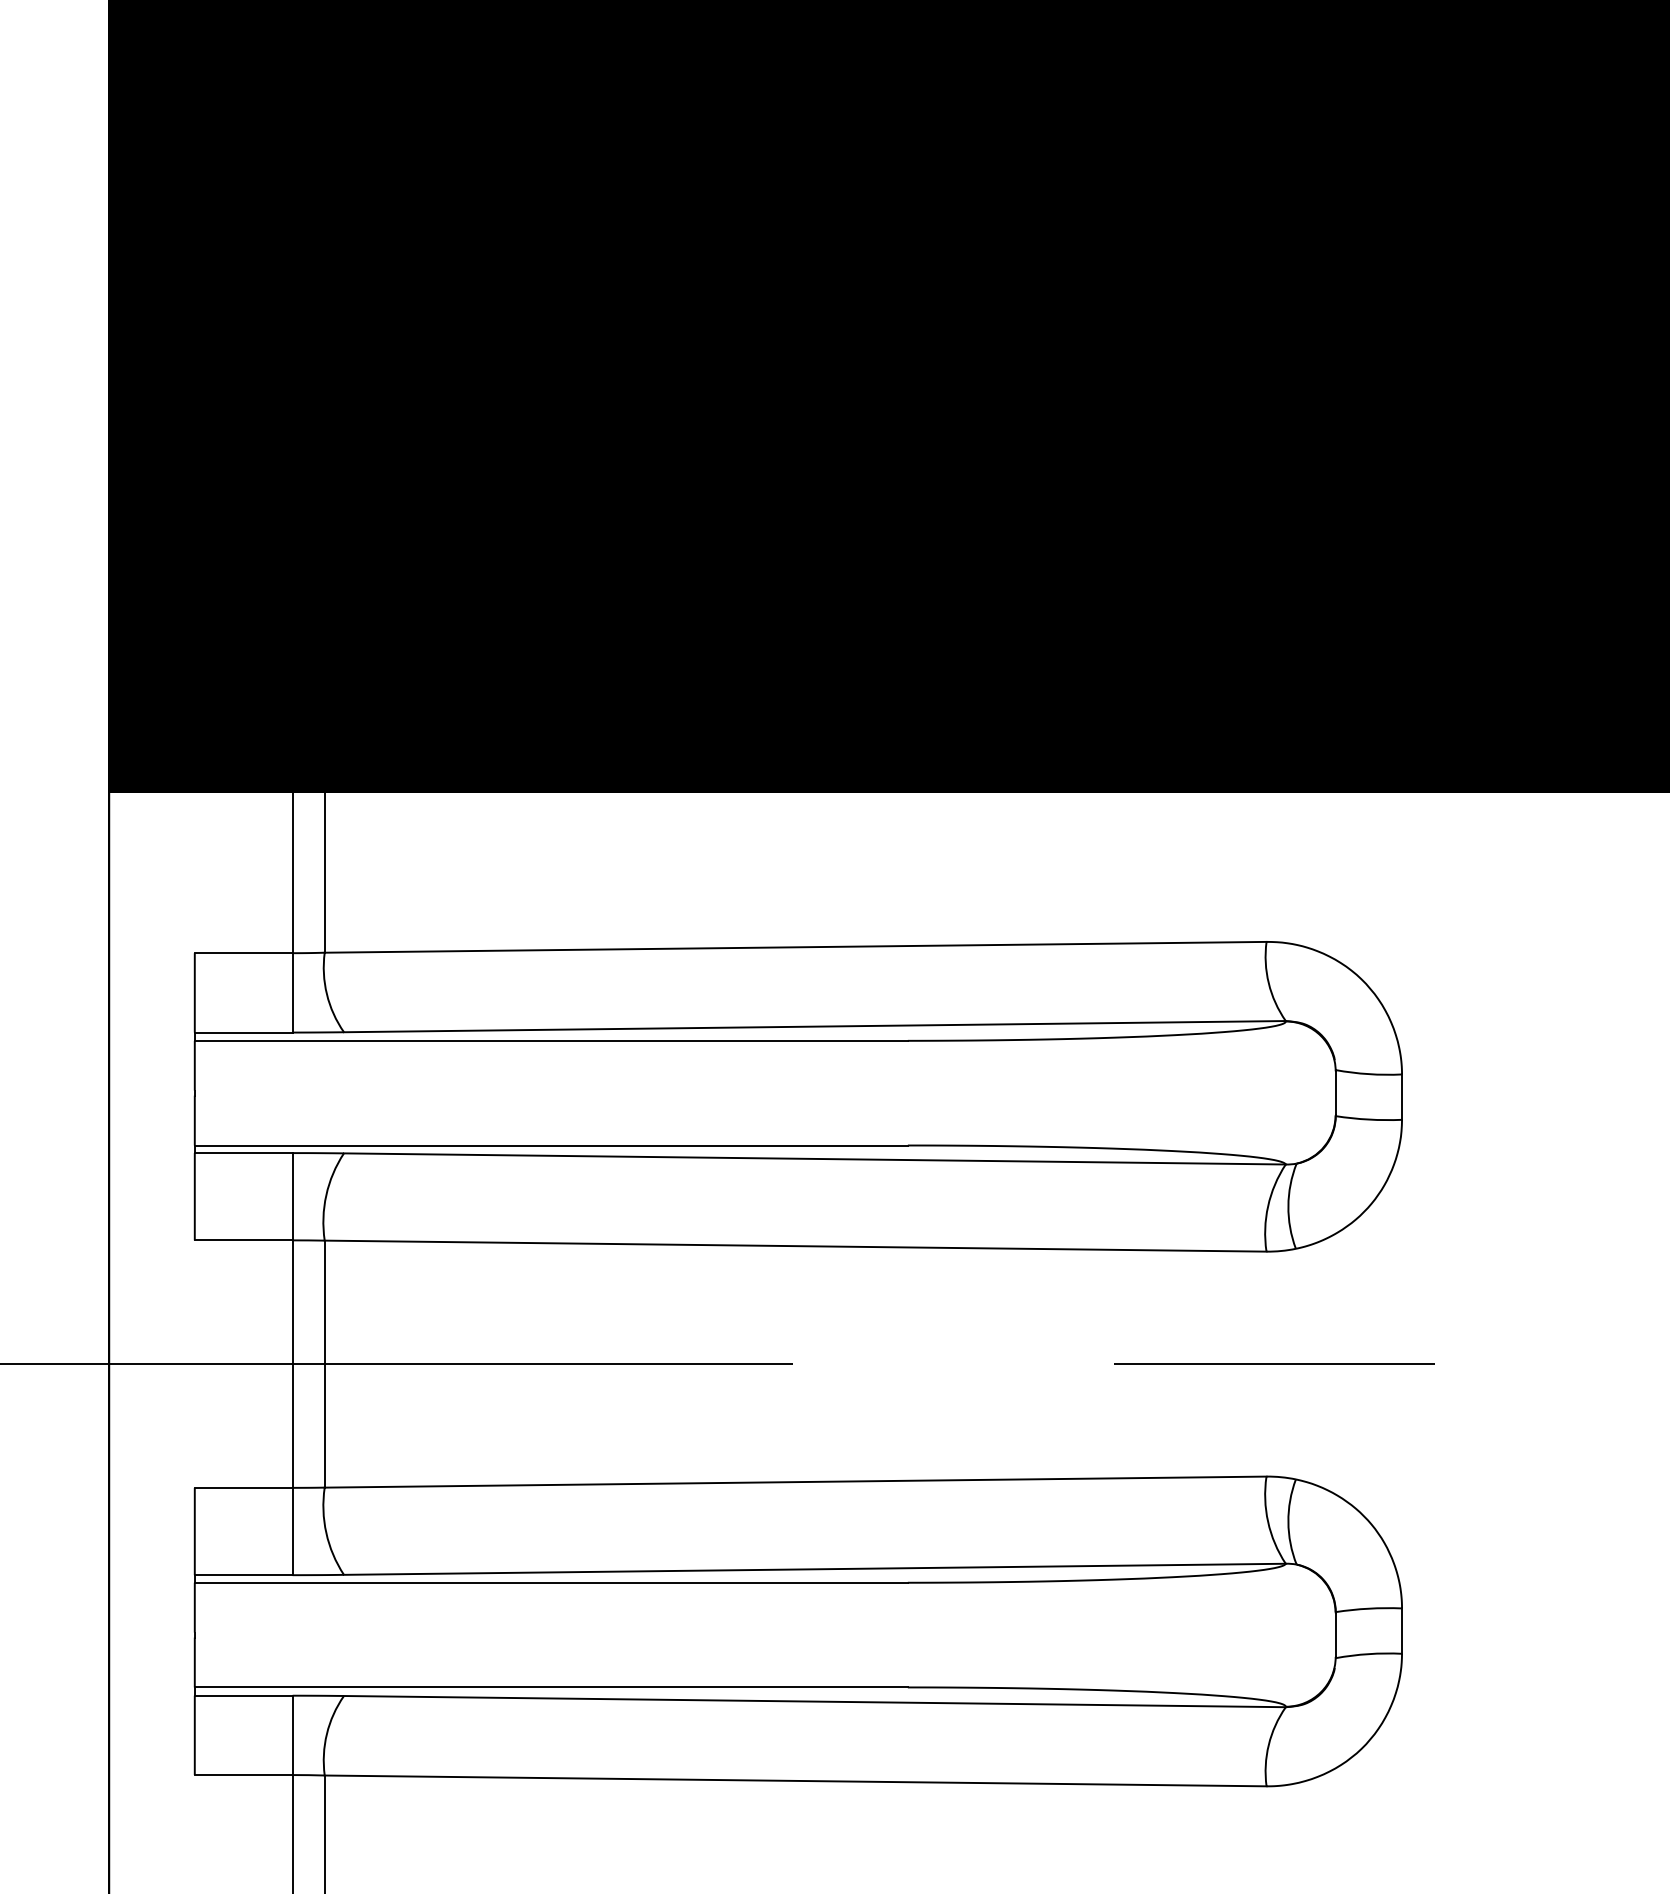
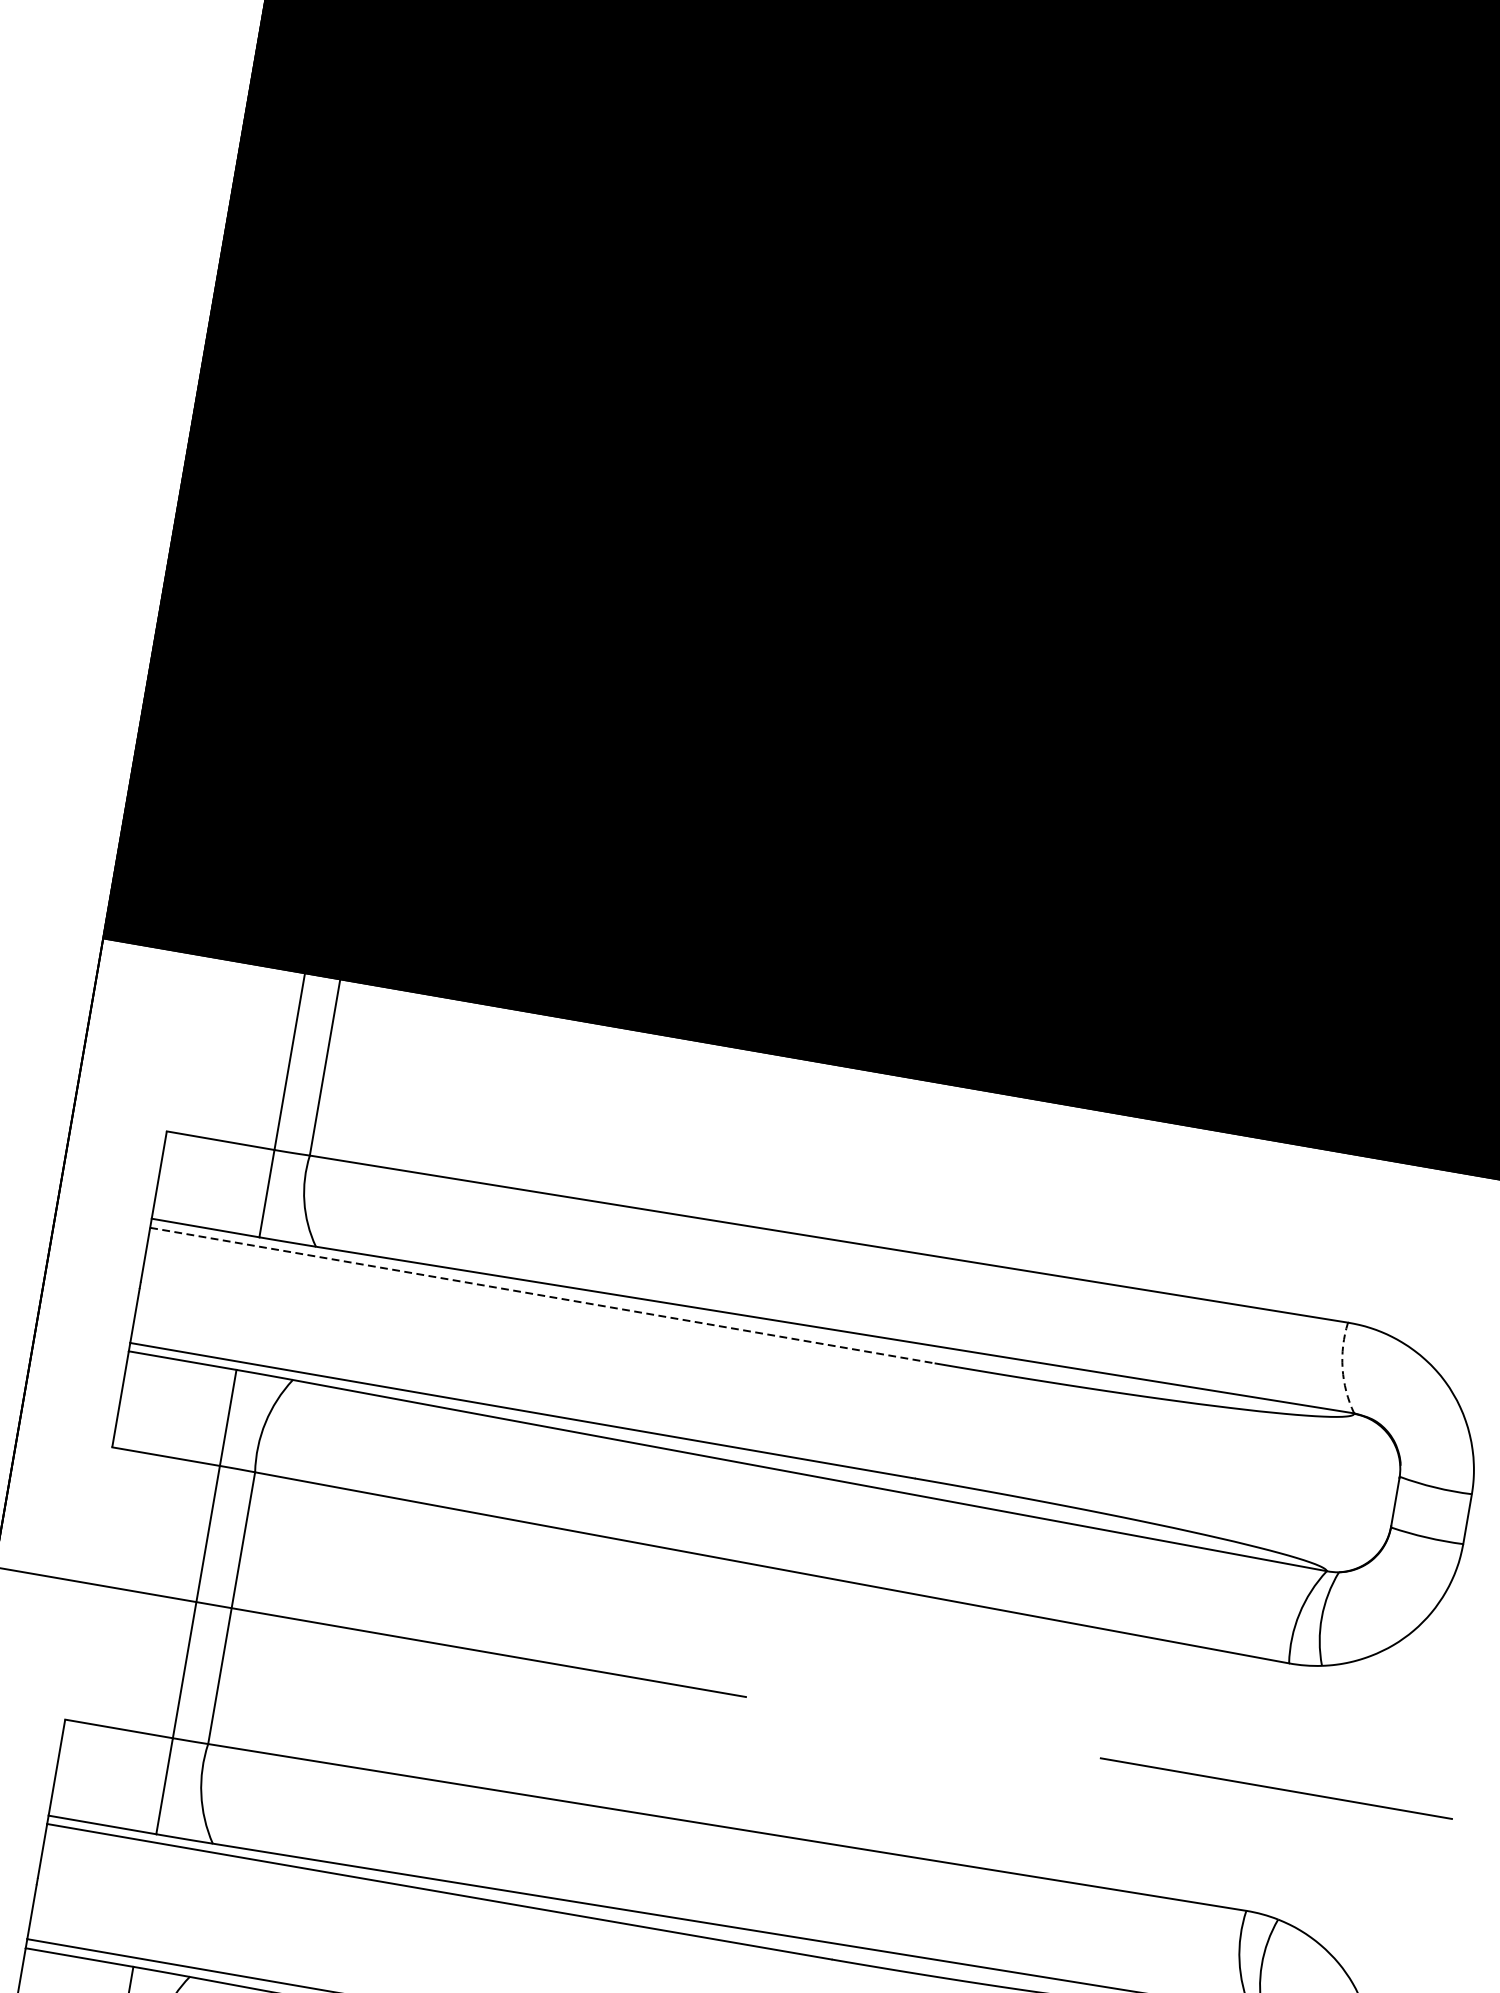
arc: (1268, 983) -> (1342, 1368), solid -> dashed
line: (551, 1040) -> (542, 1295), solid -> dashed

